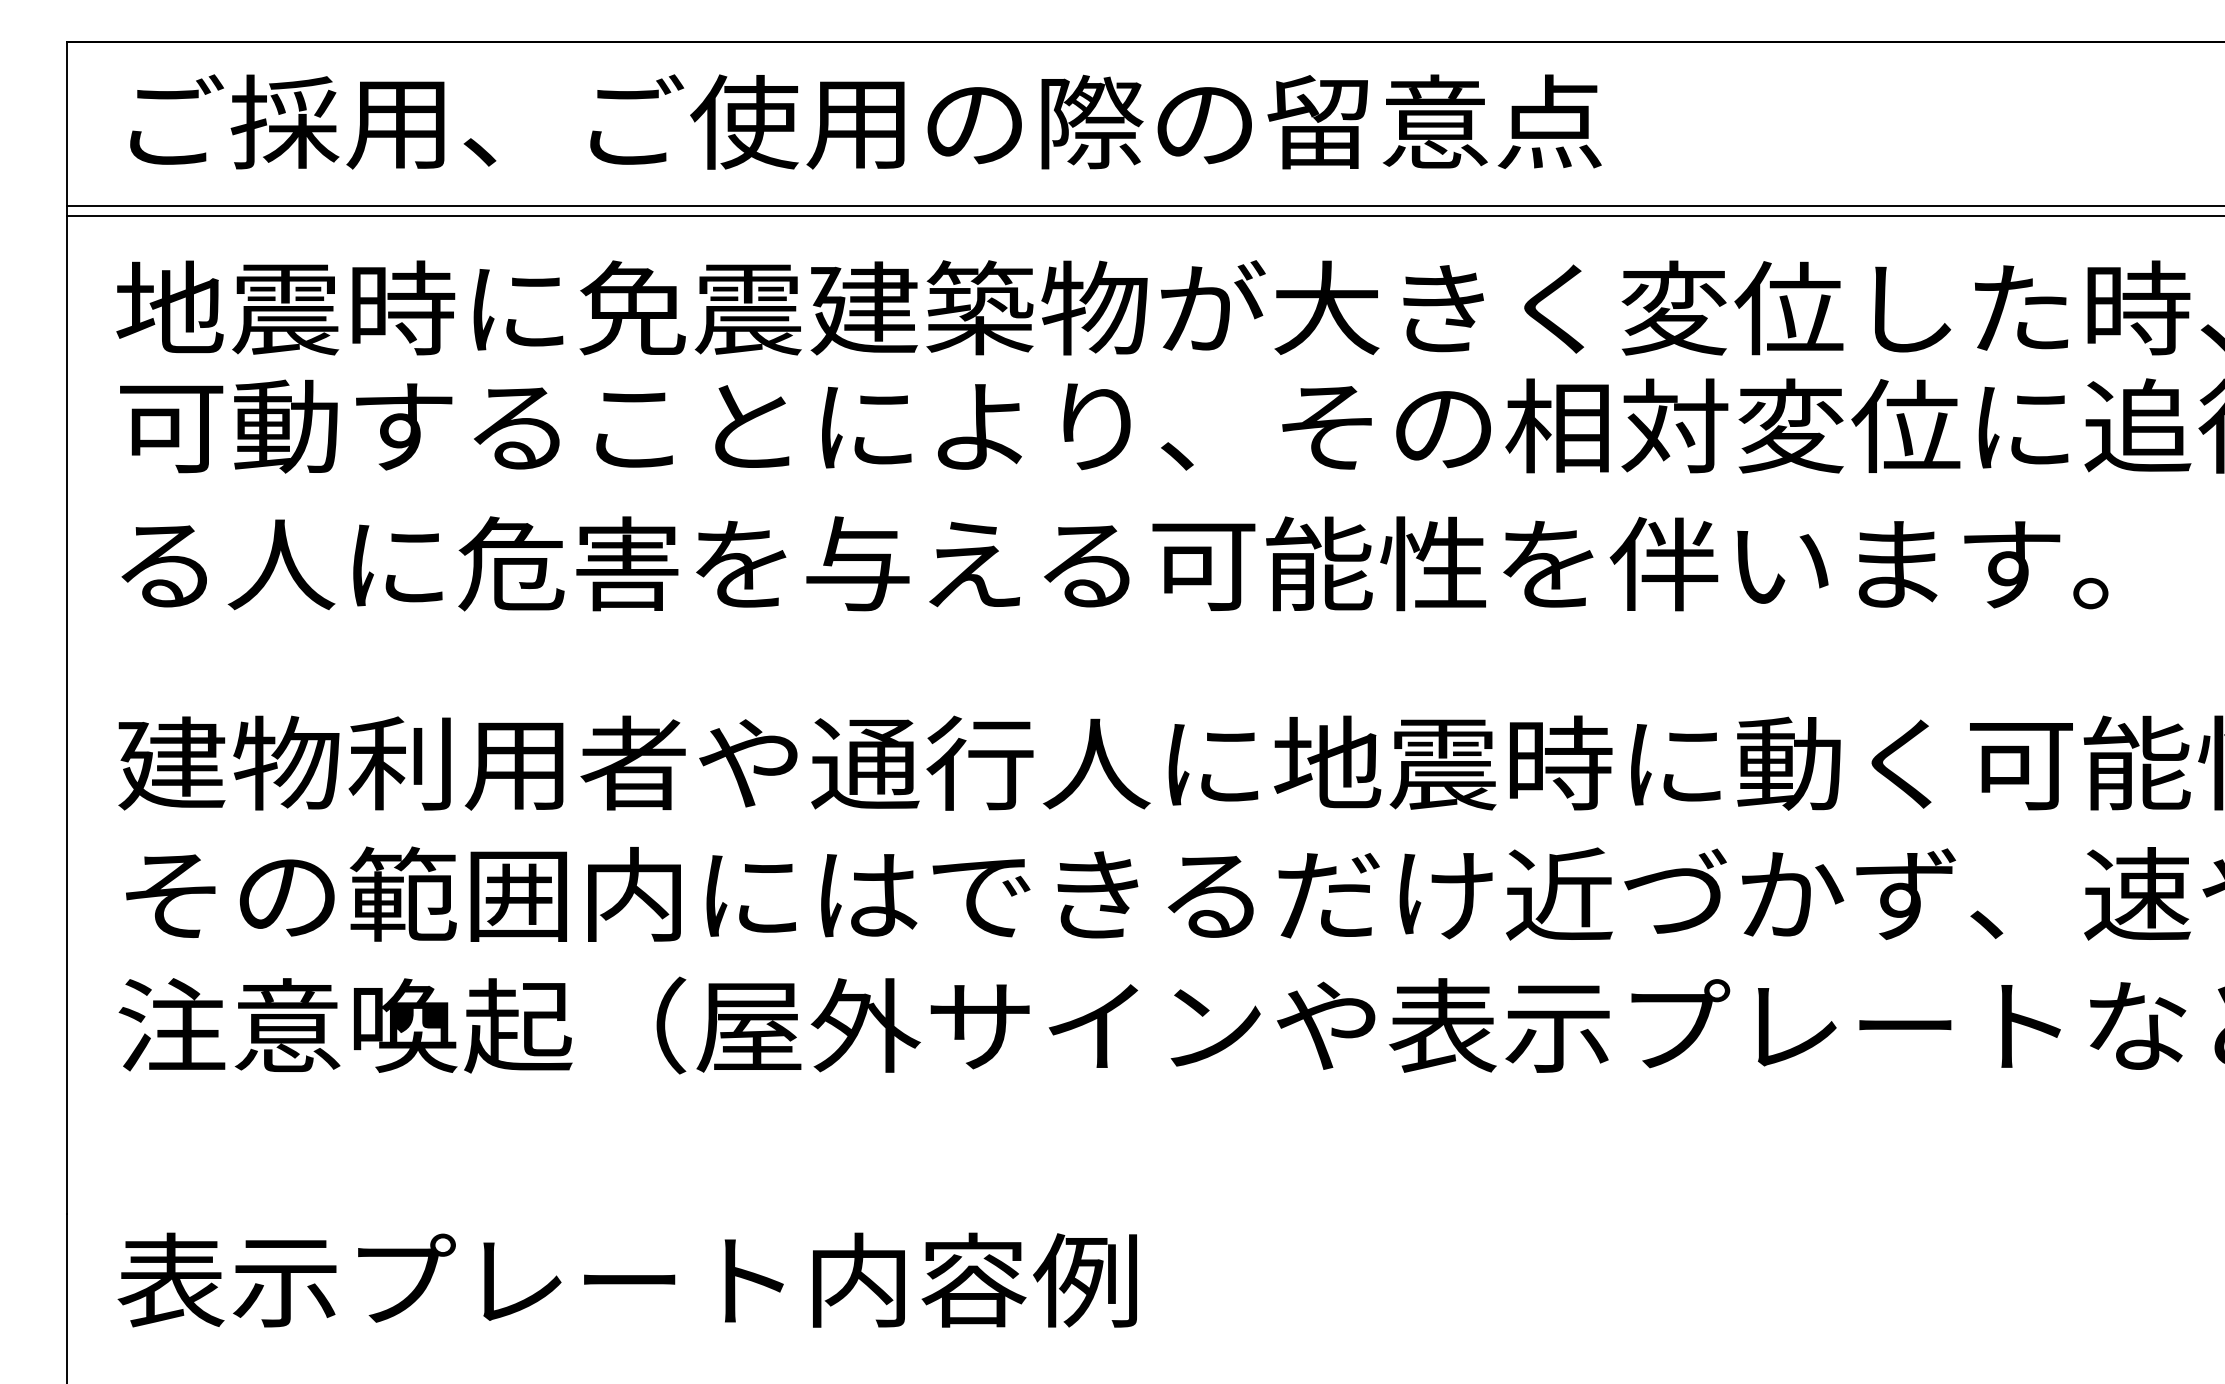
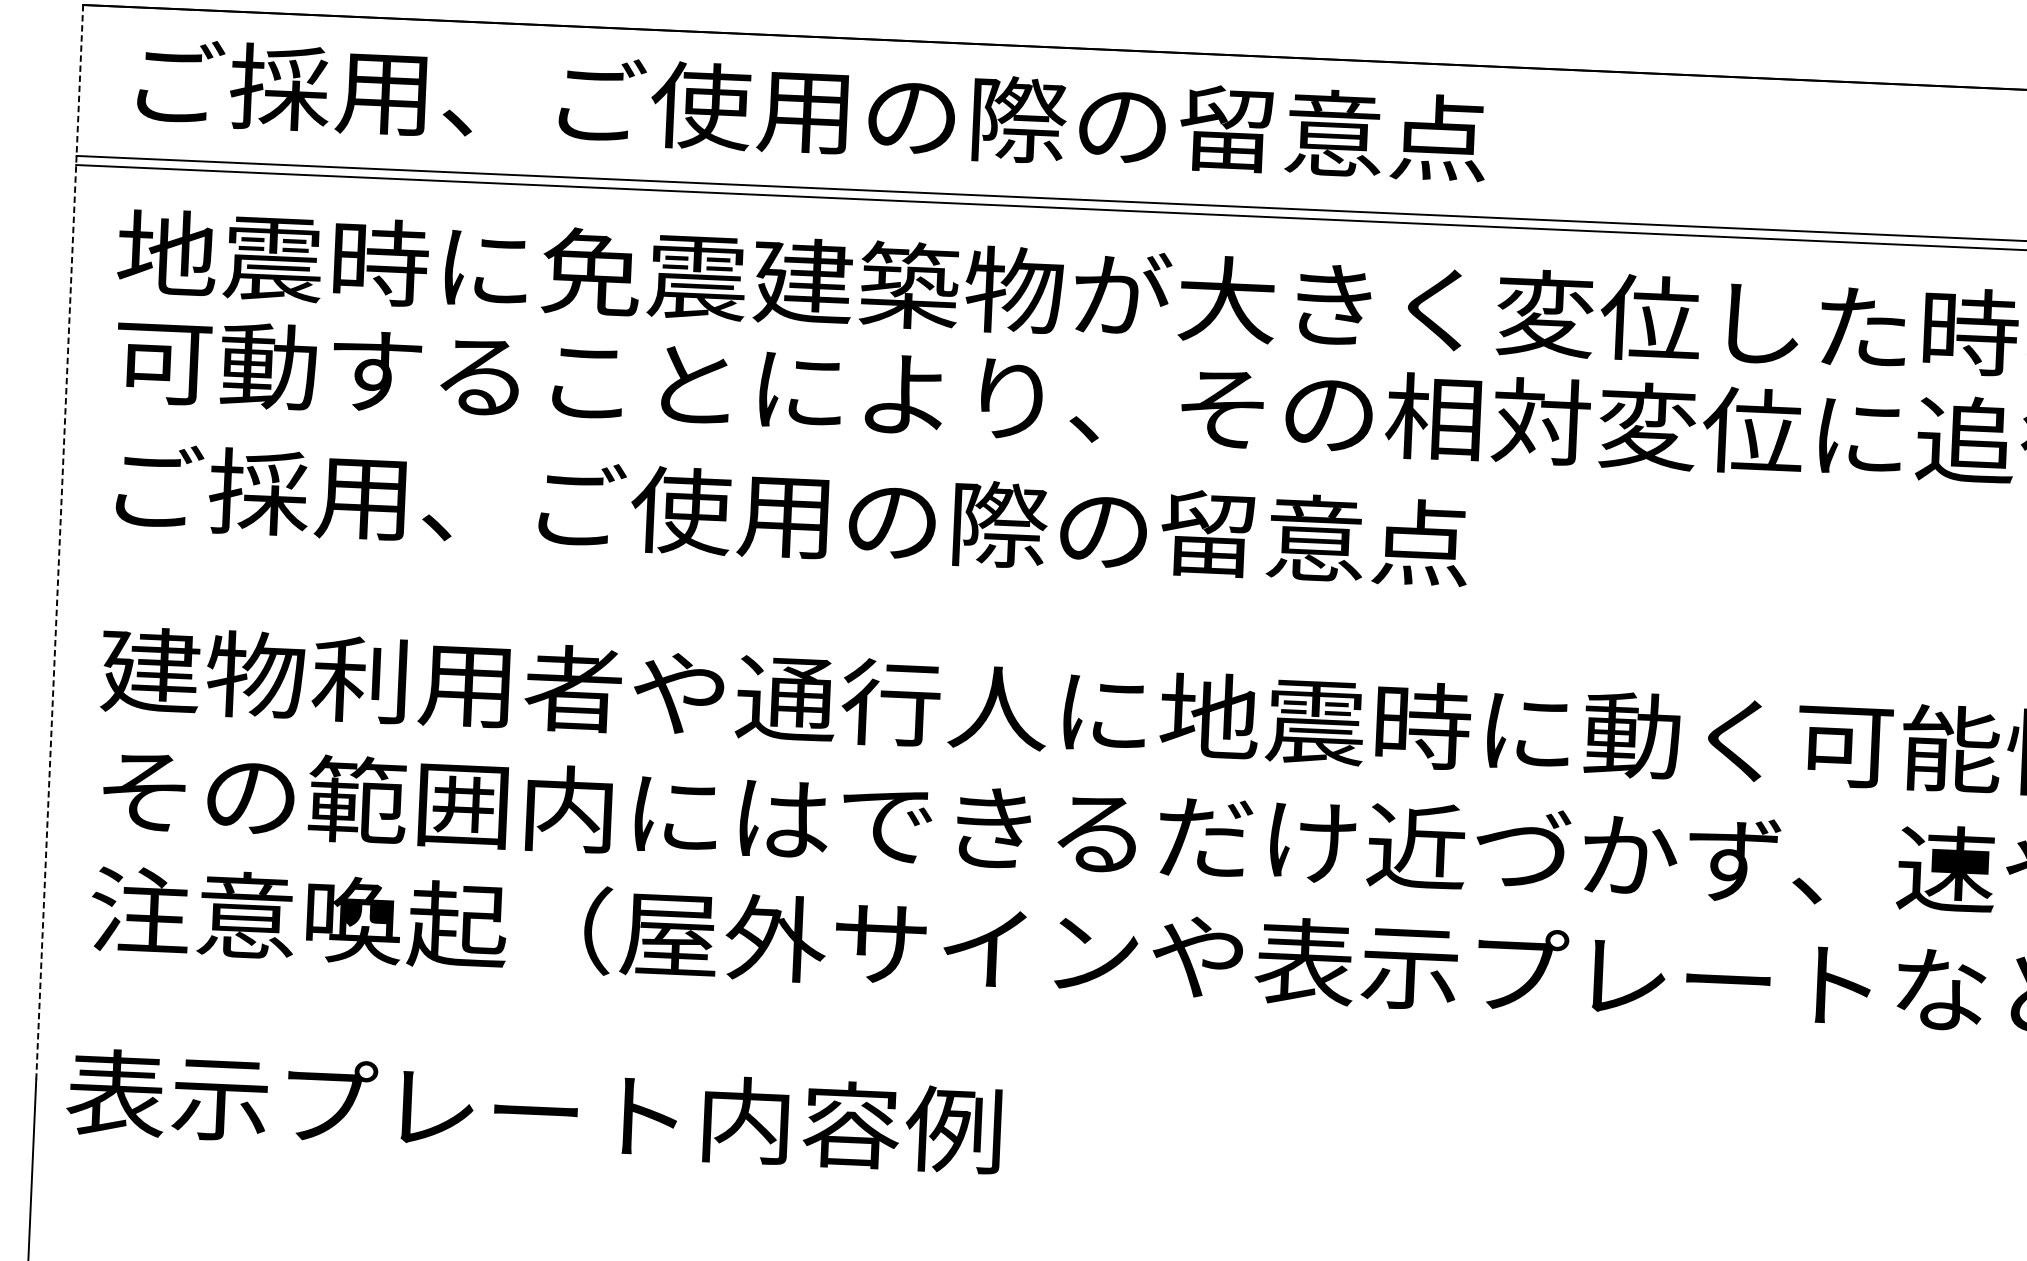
text: (1114, 563) -> (1022, 525), る人に危害を与える可能性を伴います。 -> ご採用、ご使用の際の留意点
line: (66, 628) -> (59, 542), solid -> dashed
text: (626, 1279) -> (533, 1110), moved

